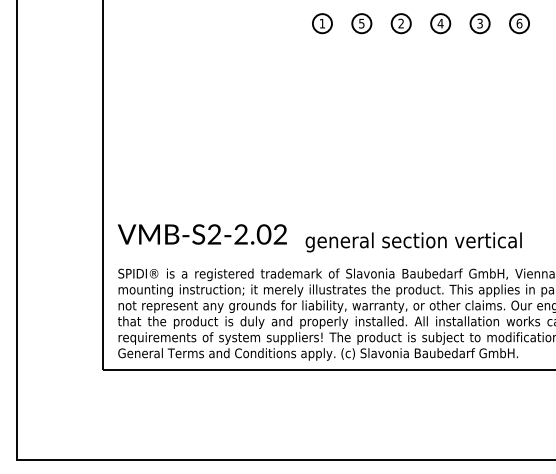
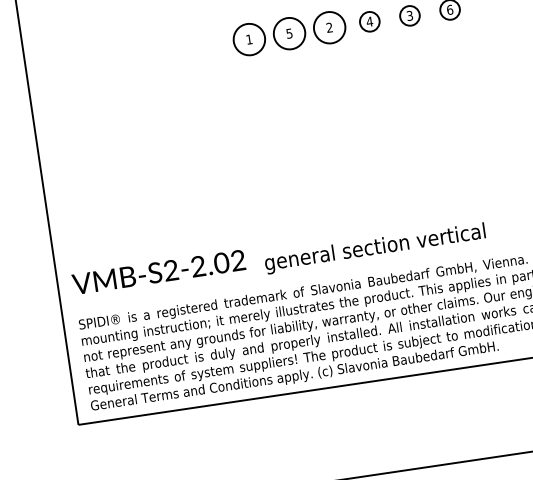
circle: (321, 23) -> (248, 39), size x1.6
circle: (361, 23) -> (289, 33), size x1.6
circle: (400, 23) -> (328, 27), size x1.6

